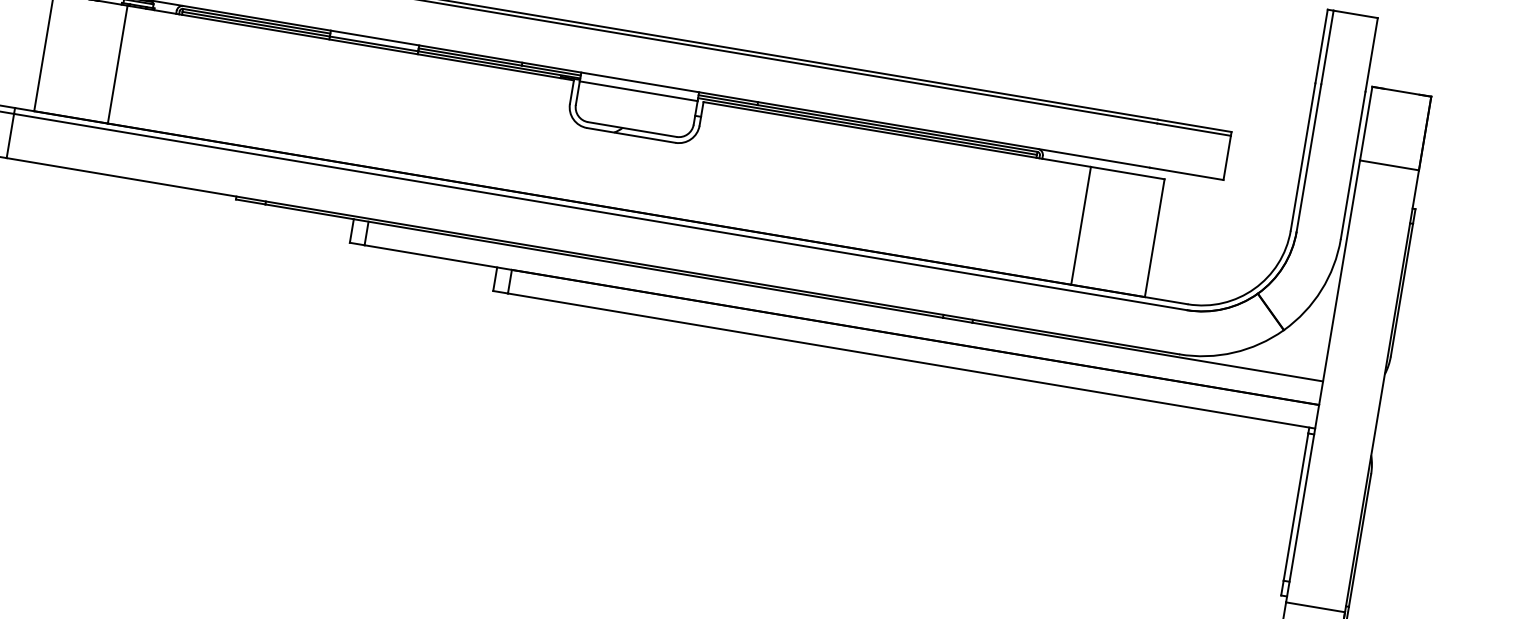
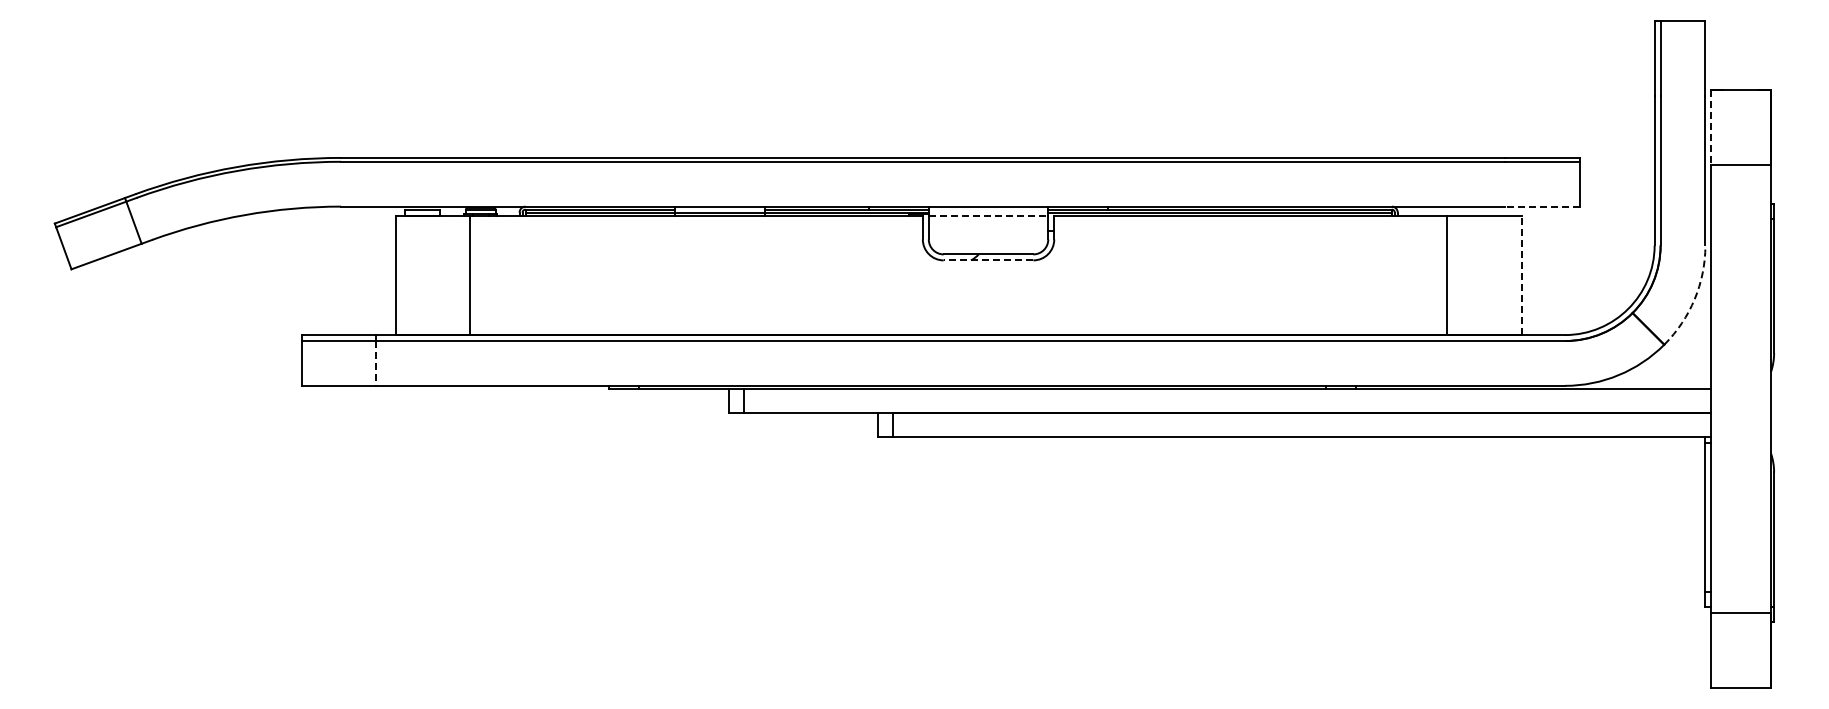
line: (638, 91) -> (988, 215), solid -> dashed
line: (1366, 123) -> (1711, 127), solid -> dashed
line: (631, 135) -> (988, 260), solid -> dashed
line: (10, 136) -> (376, 363), solid -> dashed
line: (1186, 173) -> (1542, 206), solid -> dashed
line: (1154, 238) -> (1521, 275), solid -> dashed
arc: (1321, 290) -> (1694, 299), solid -> dashed

